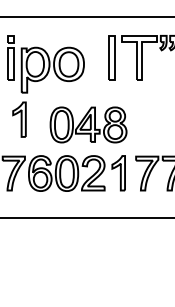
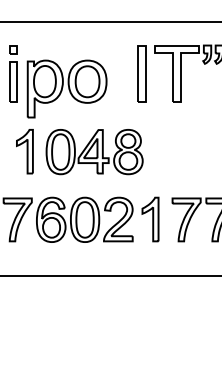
part: (88, 124) -> (94, 151), moved

